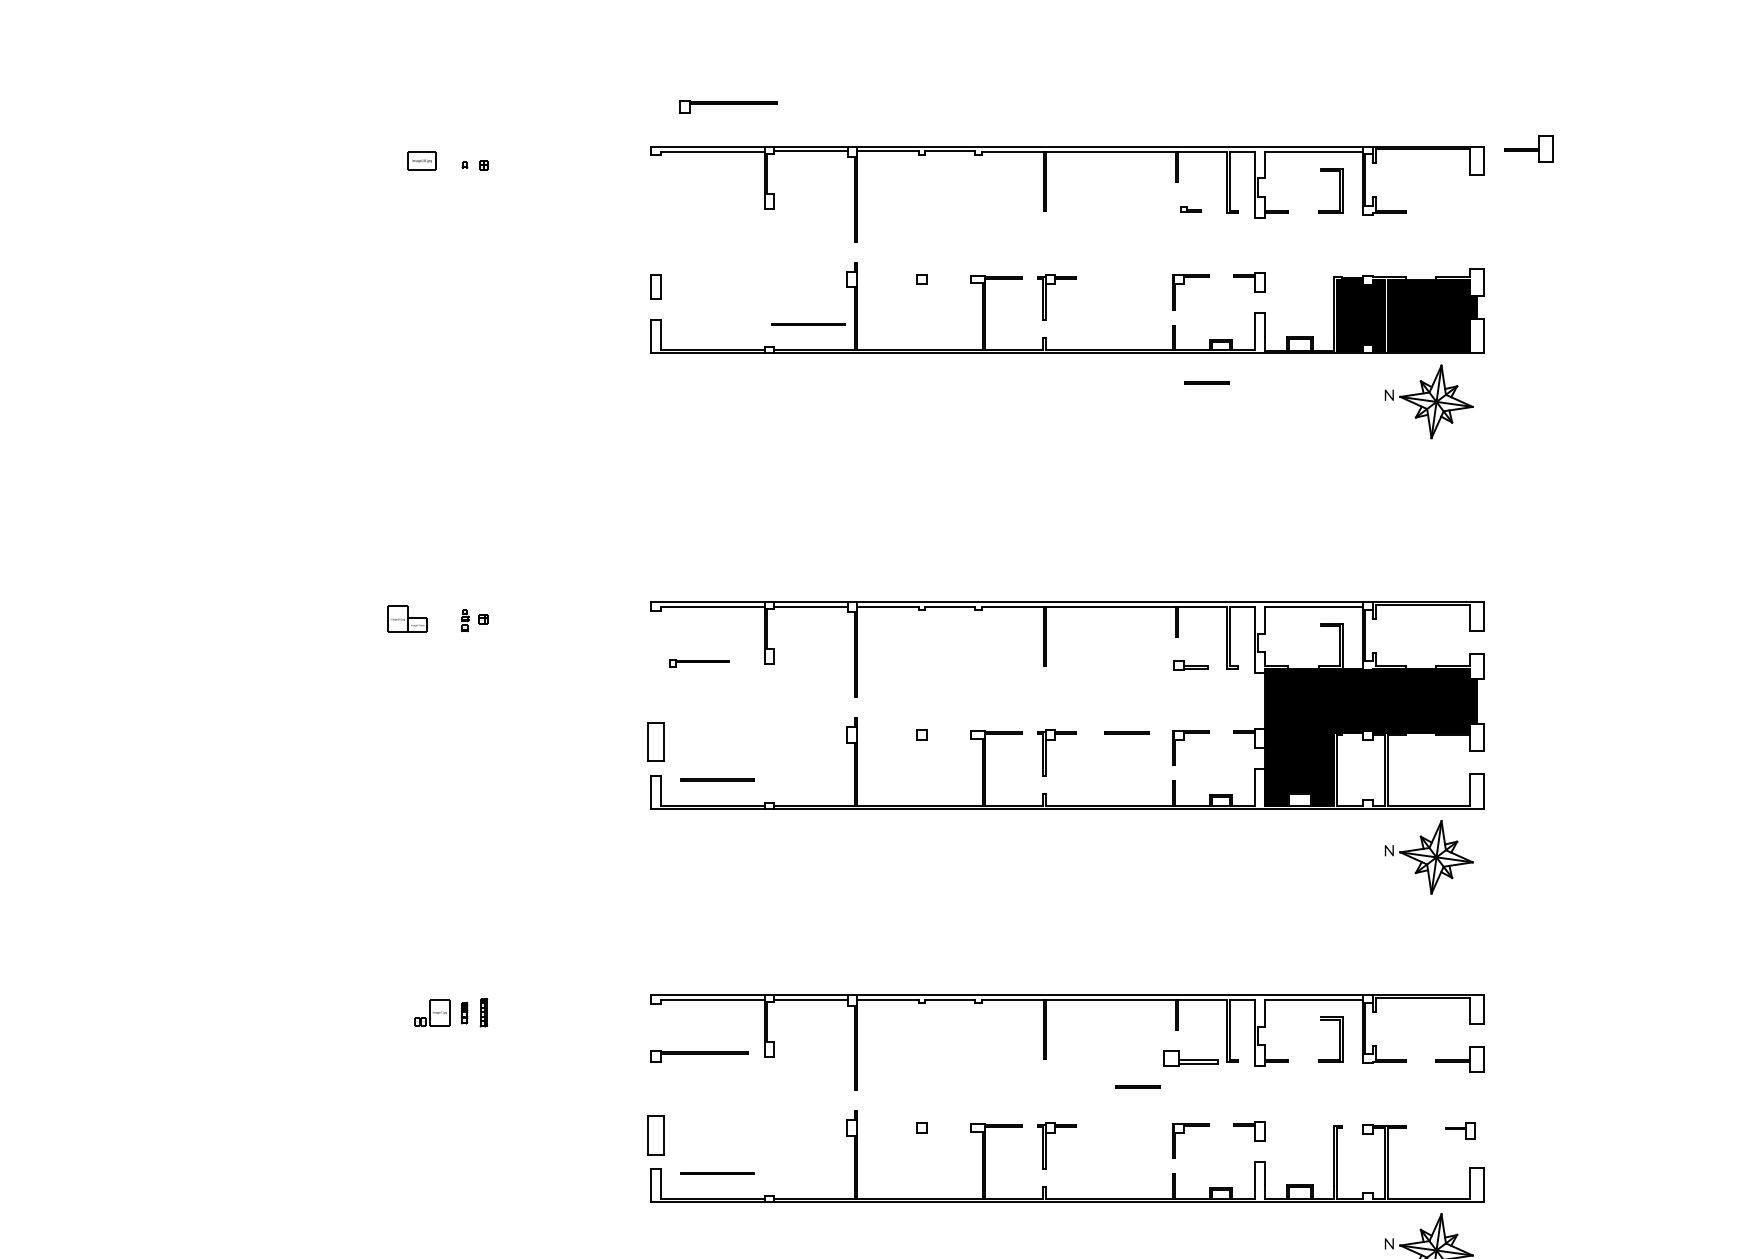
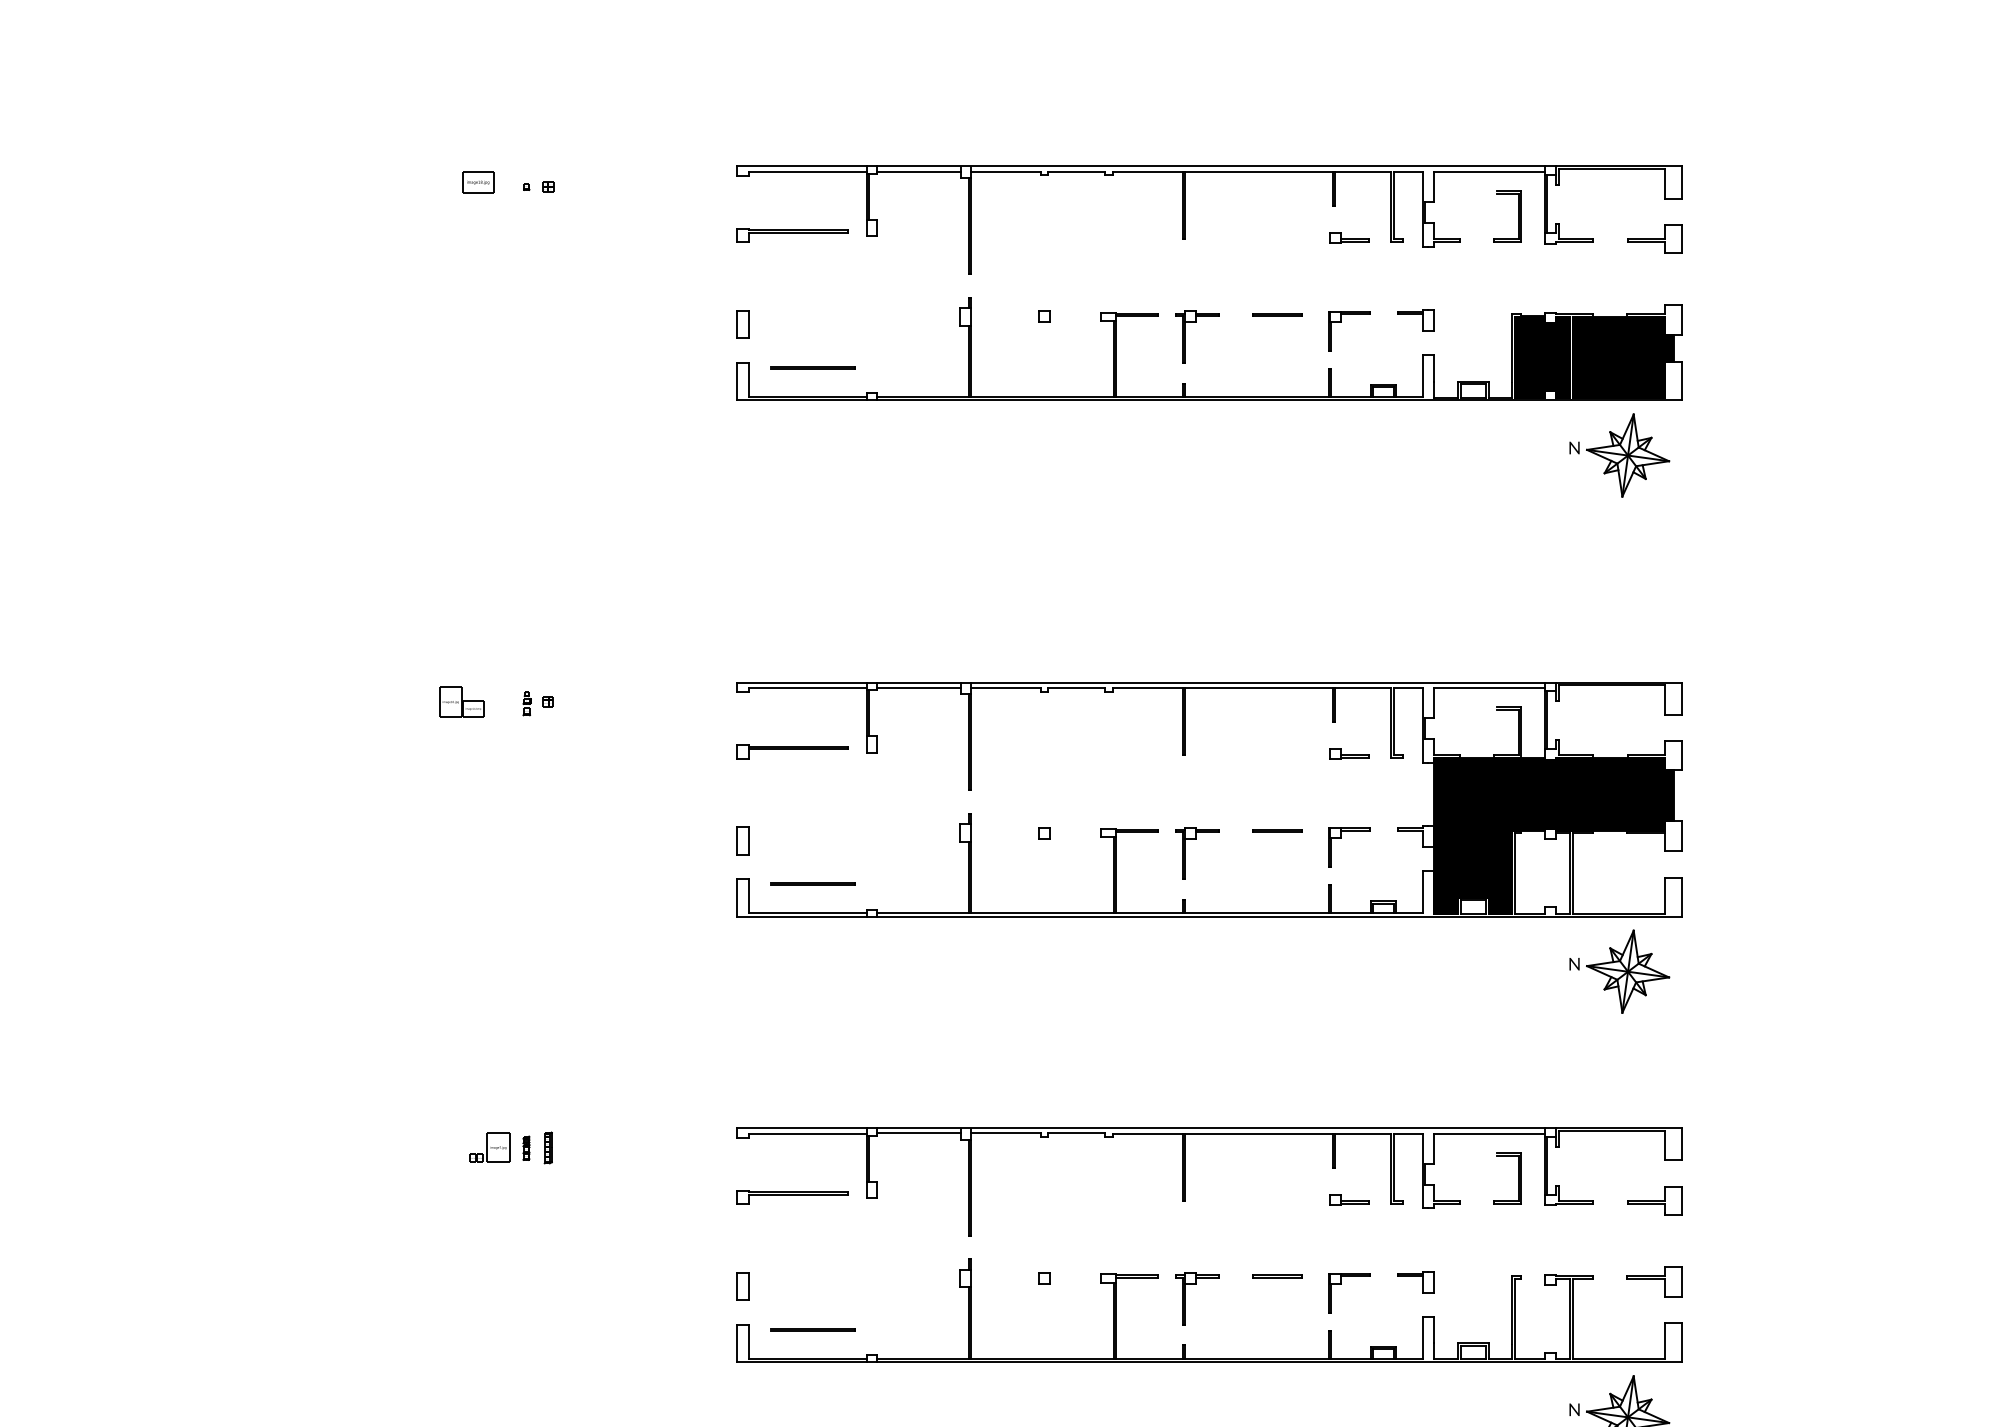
part: (728, 106) -> (792, 235), moved
part: (1528, 148) -> (1654, 238), moved
part: (1190, 209) -> (1349, 237), size x1.67
line: (808, 324) -> (813, 367), moved
line: (1206, 382) -> (1276, 314), moved
part: (699, 663) -> (792, 752), size x1.67
part: (655, 741) -> (742, 840), size x0.62
part: (1190, 1058) -> (1349, 1199), size x0.62
line: (1137, 1086) -> (1276, 1275), moved
part: (1459, 1130) -> (1654, 1281), size x1.67
part: (655, 1134) -> (742, 1285), size x0.62

